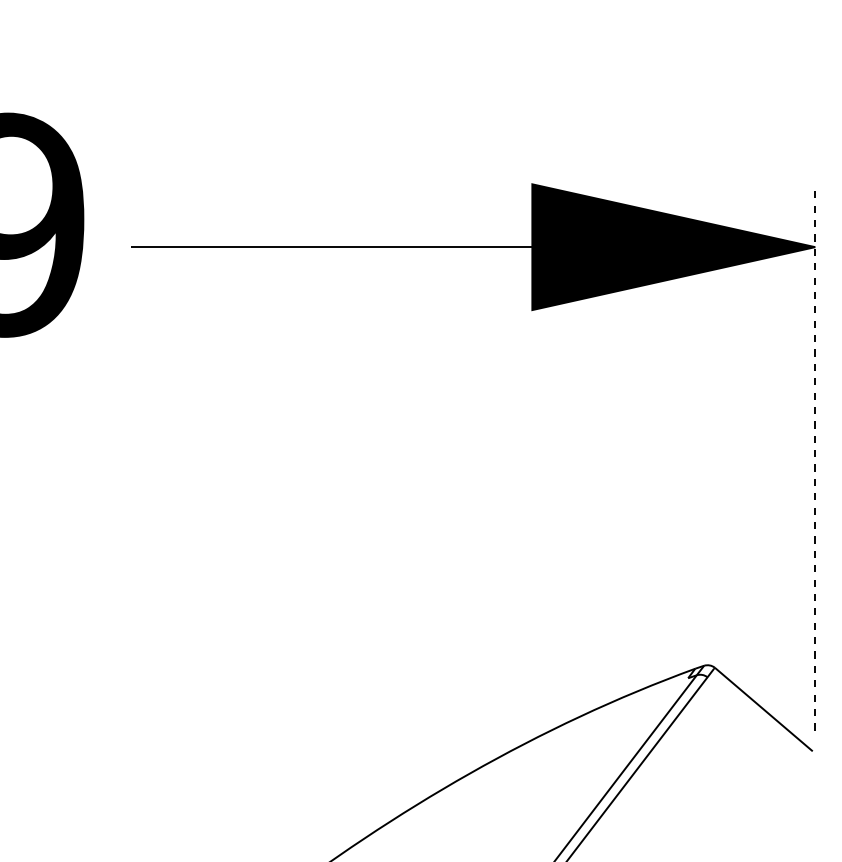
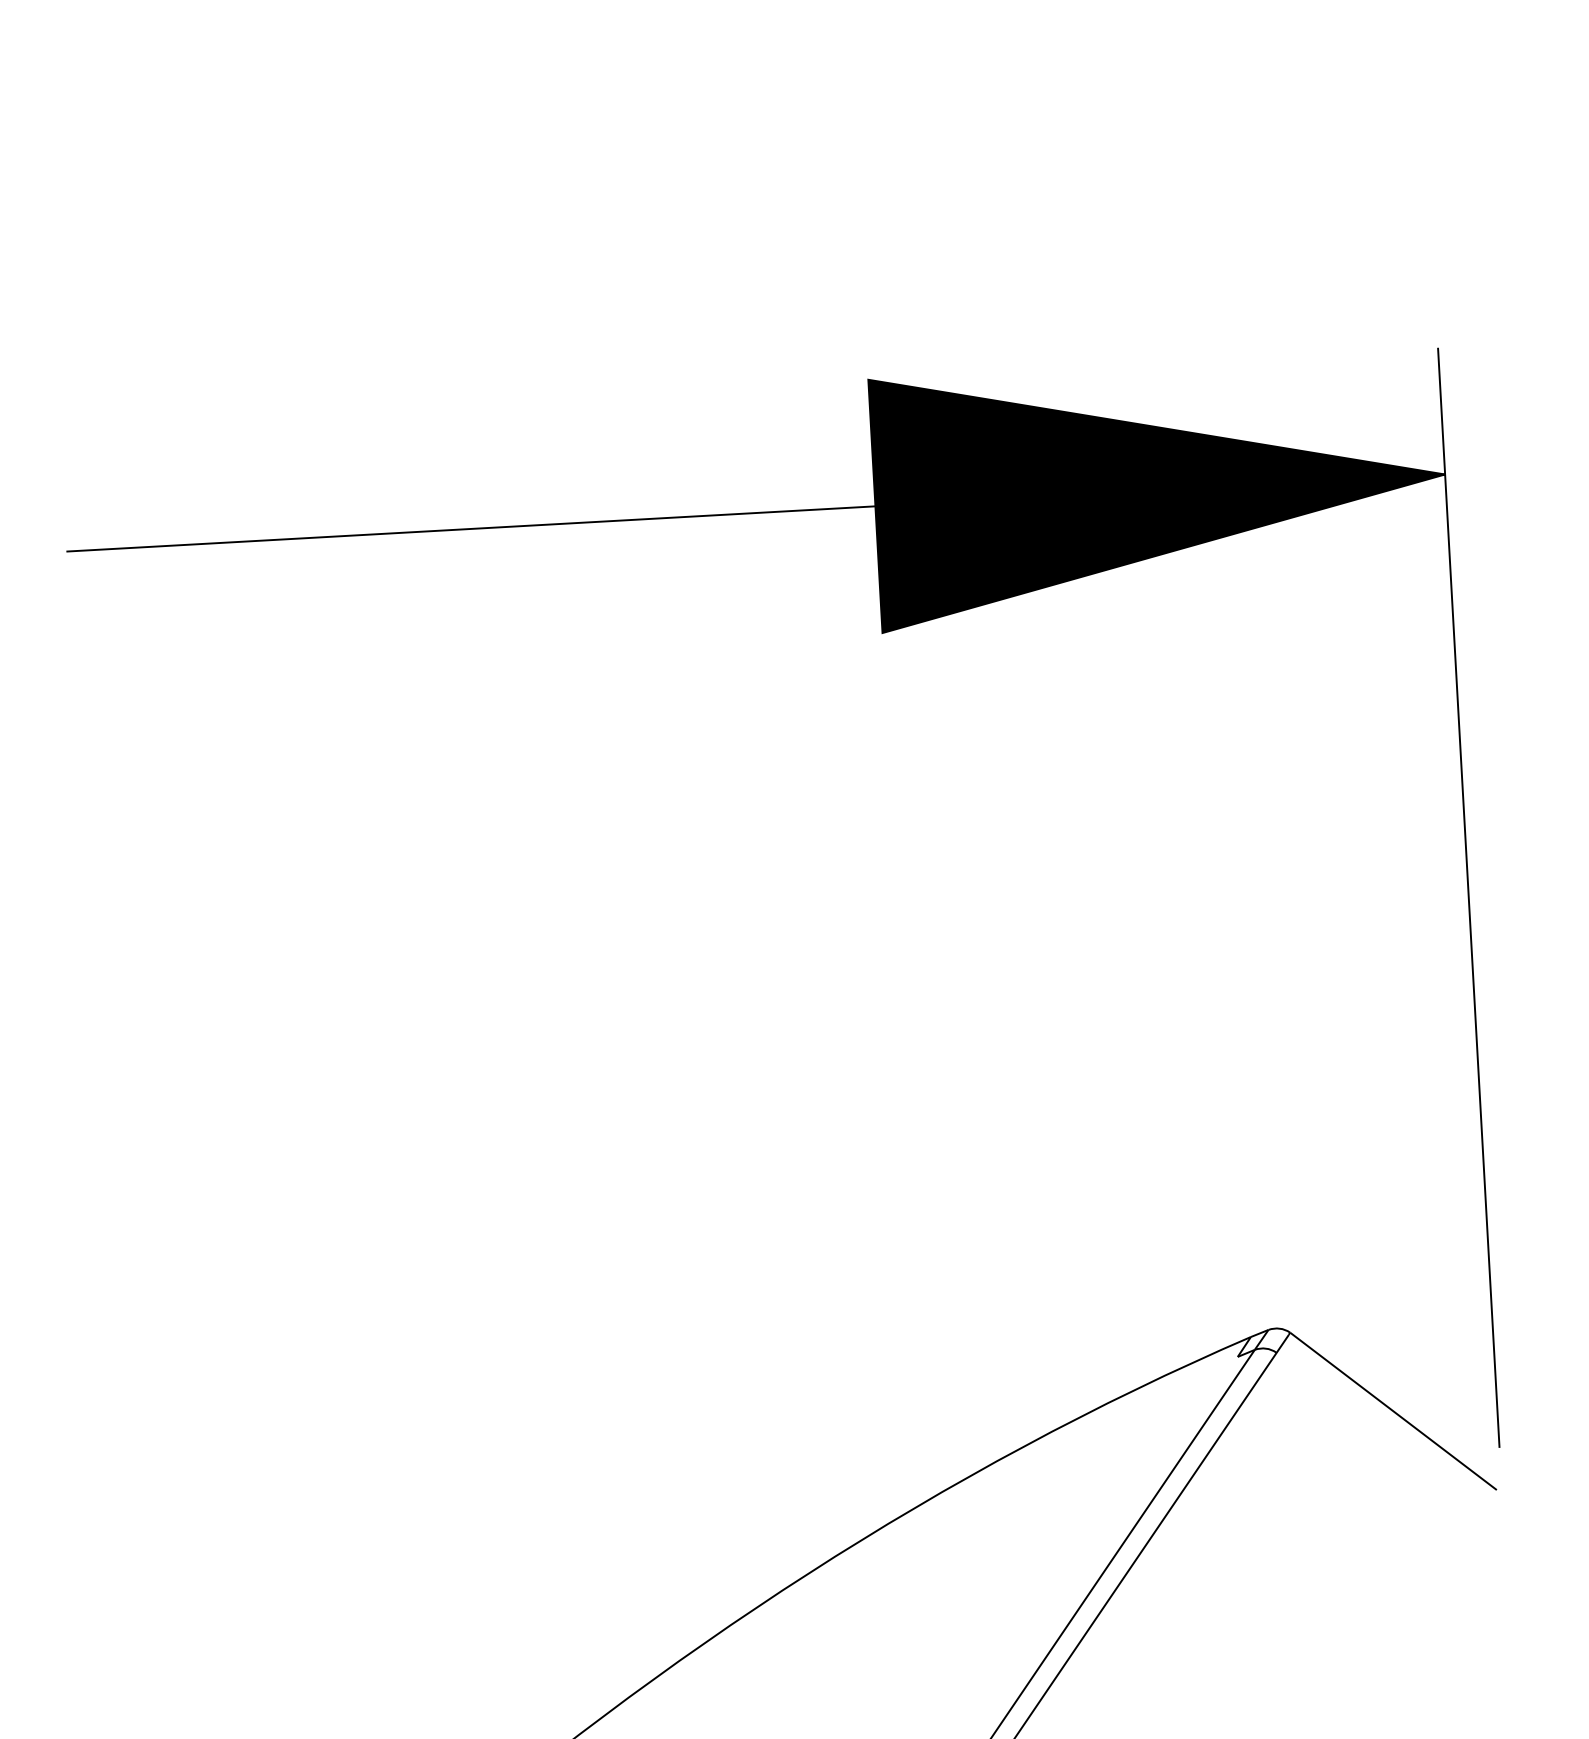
line: (815, 456) -> (1469, 896), dashed -> solid

